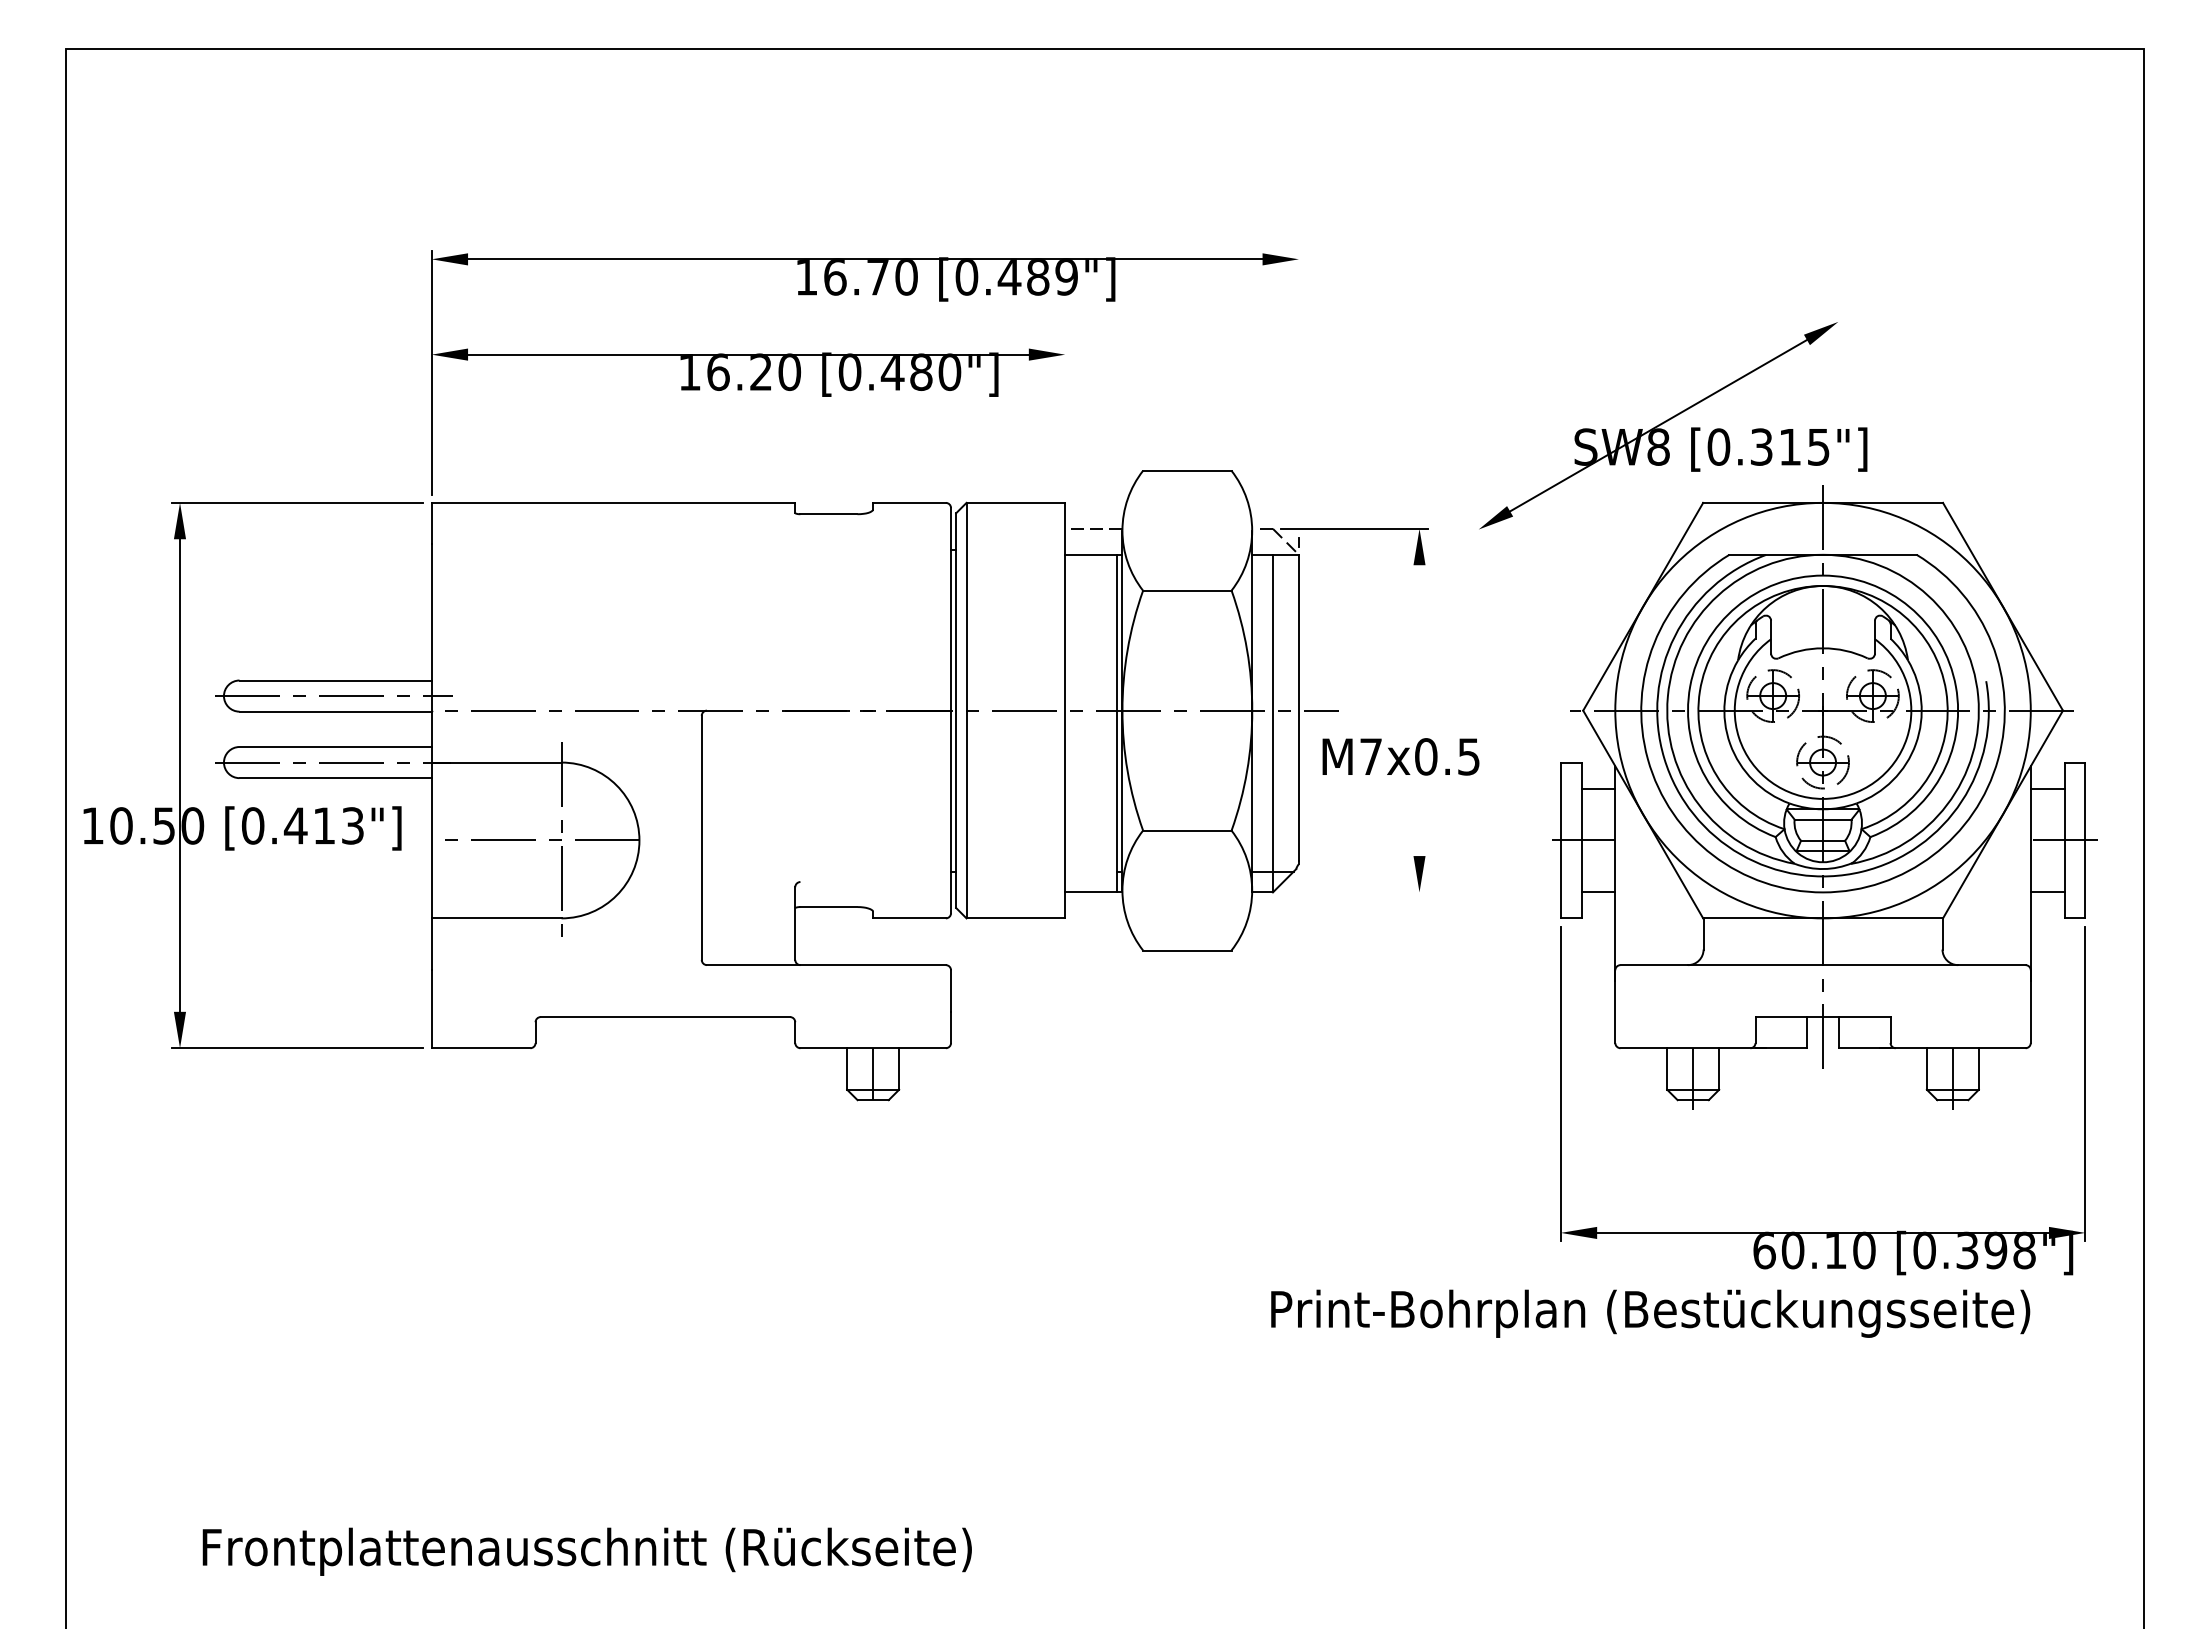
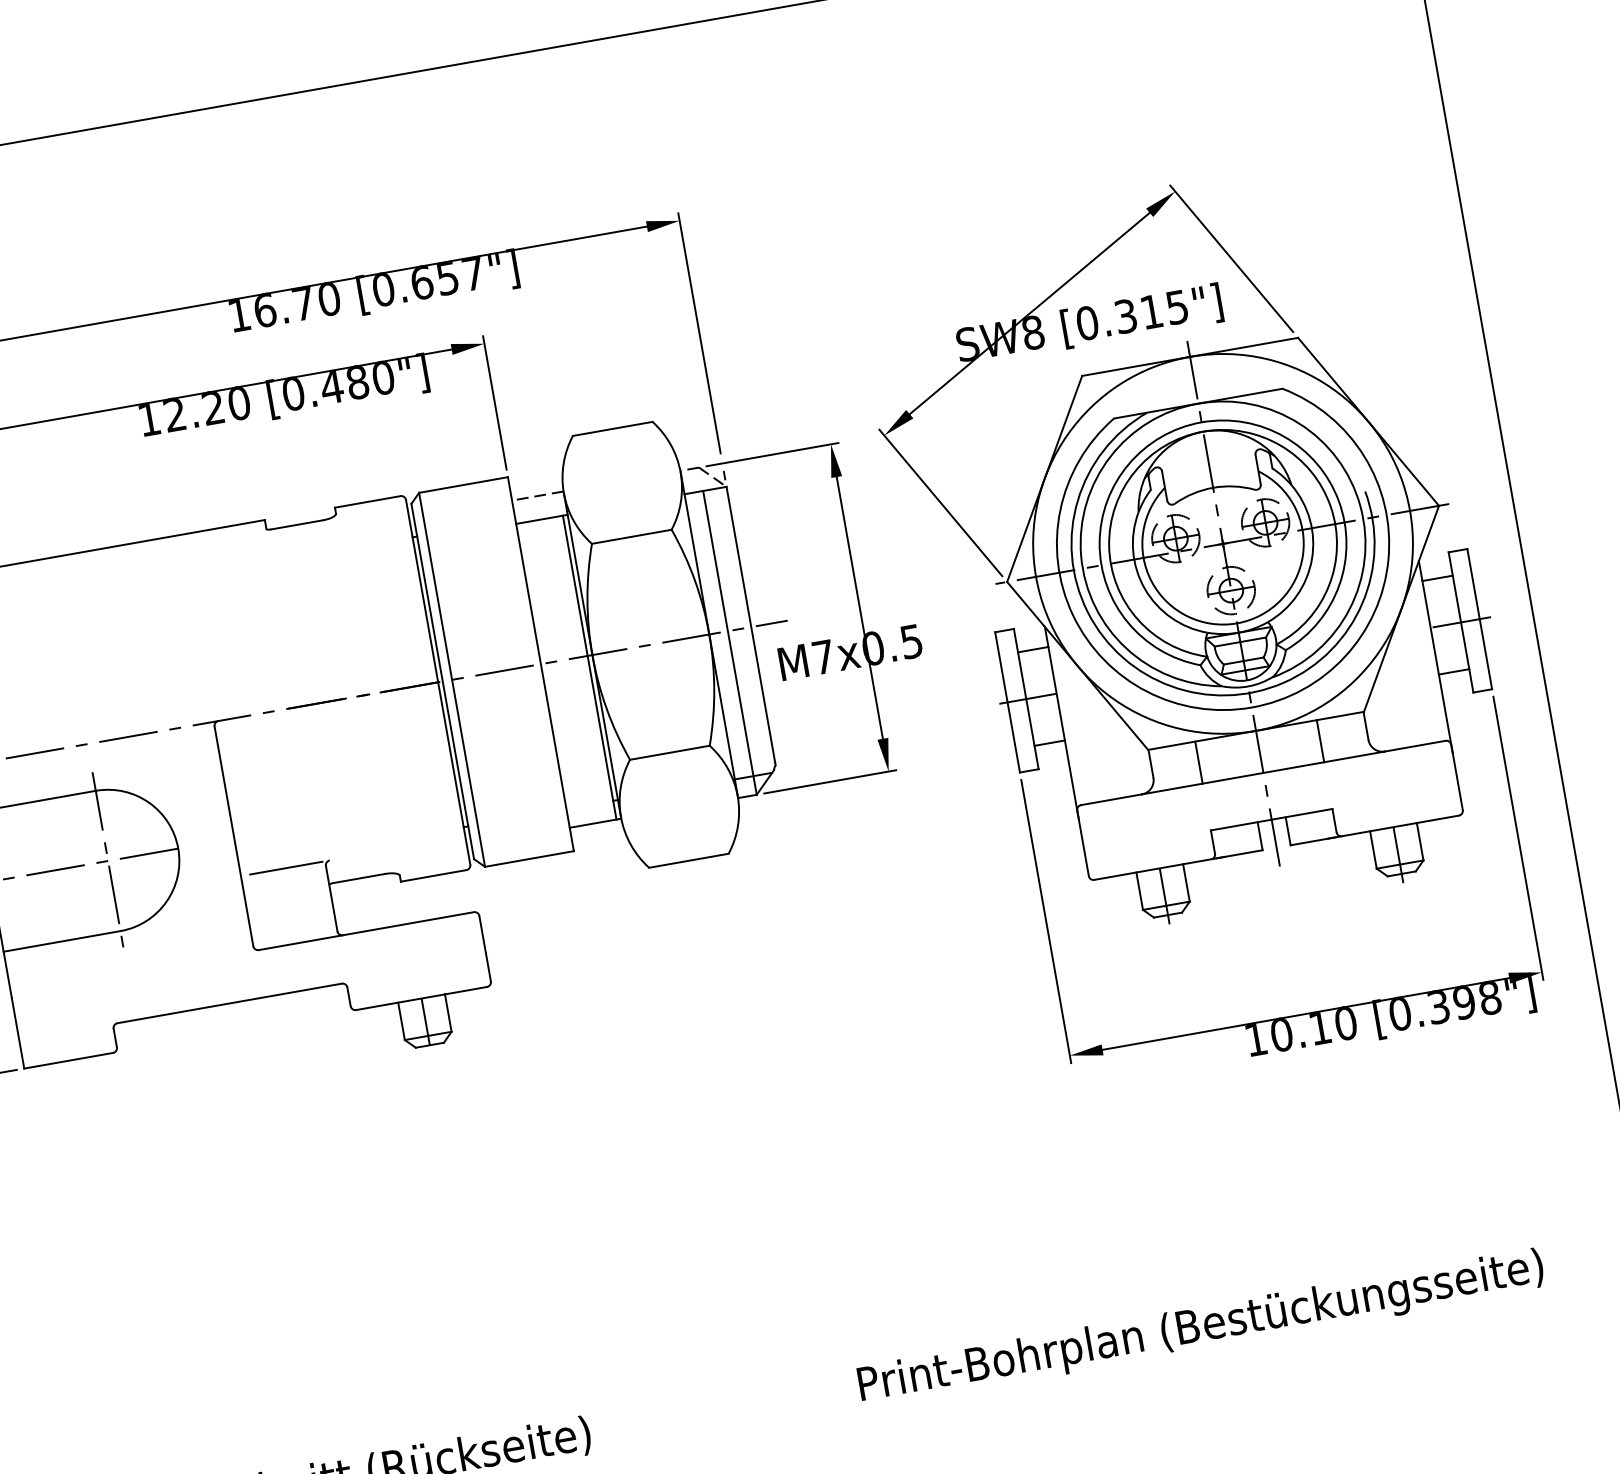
text: (1037, 277) -> (447, 278), [0.489"] -> [0.657"]
text: (718, 371) -> (175, 413), 16.20 -> 12.20
line: (1298, 384) -> (699, 333), added
line: (1886, 404) -> (1231, 258), added
line: (1065, 420) -> (495, 402), added
line: (1526, 612) -> (940, 502), added
line: (1419, 710) -> (859, 607), added
line: (752, 882) -> (286, 868), added
line: (1354, 892) -> (830, 781), added
line: (1755, 941) -> (1198, 762), added
line: (1890, 941) -> (1320, 740), added
text: (1764, 1250) -> (1256, 1039), 60.10 -> 10.10
text: (1650, 1313) -> (1201, 1328), moved

